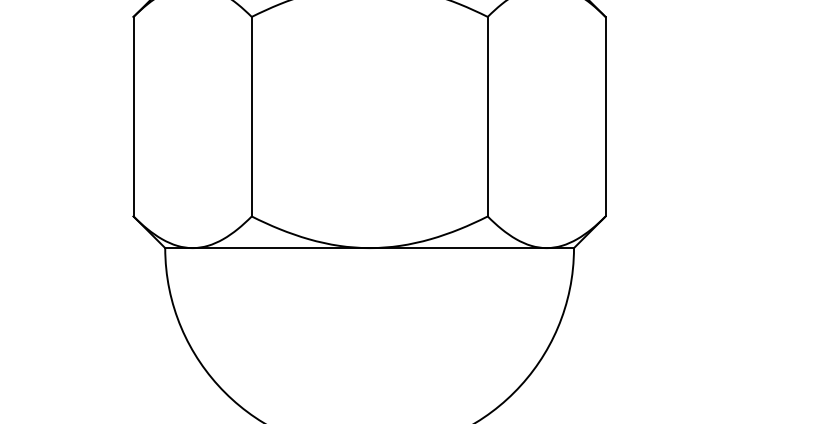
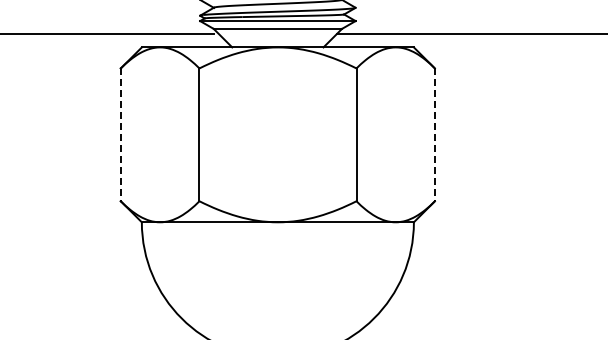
line: (133, 117) -> (120, 135), solid -> dashed
line: (604, 117) -> (434, 135), solid -> dashed

